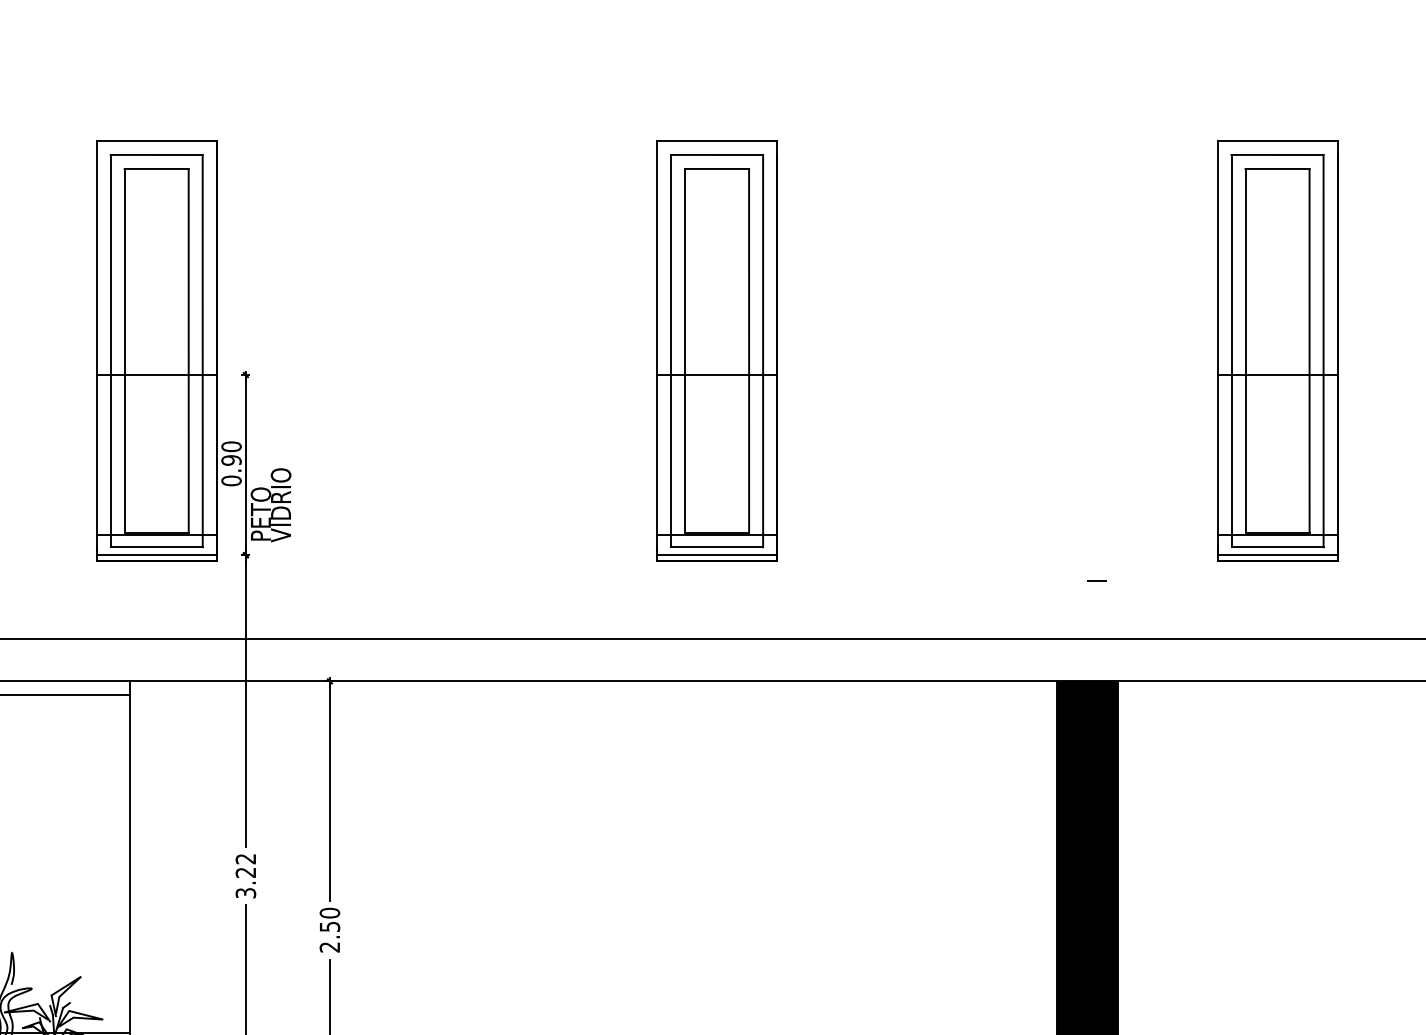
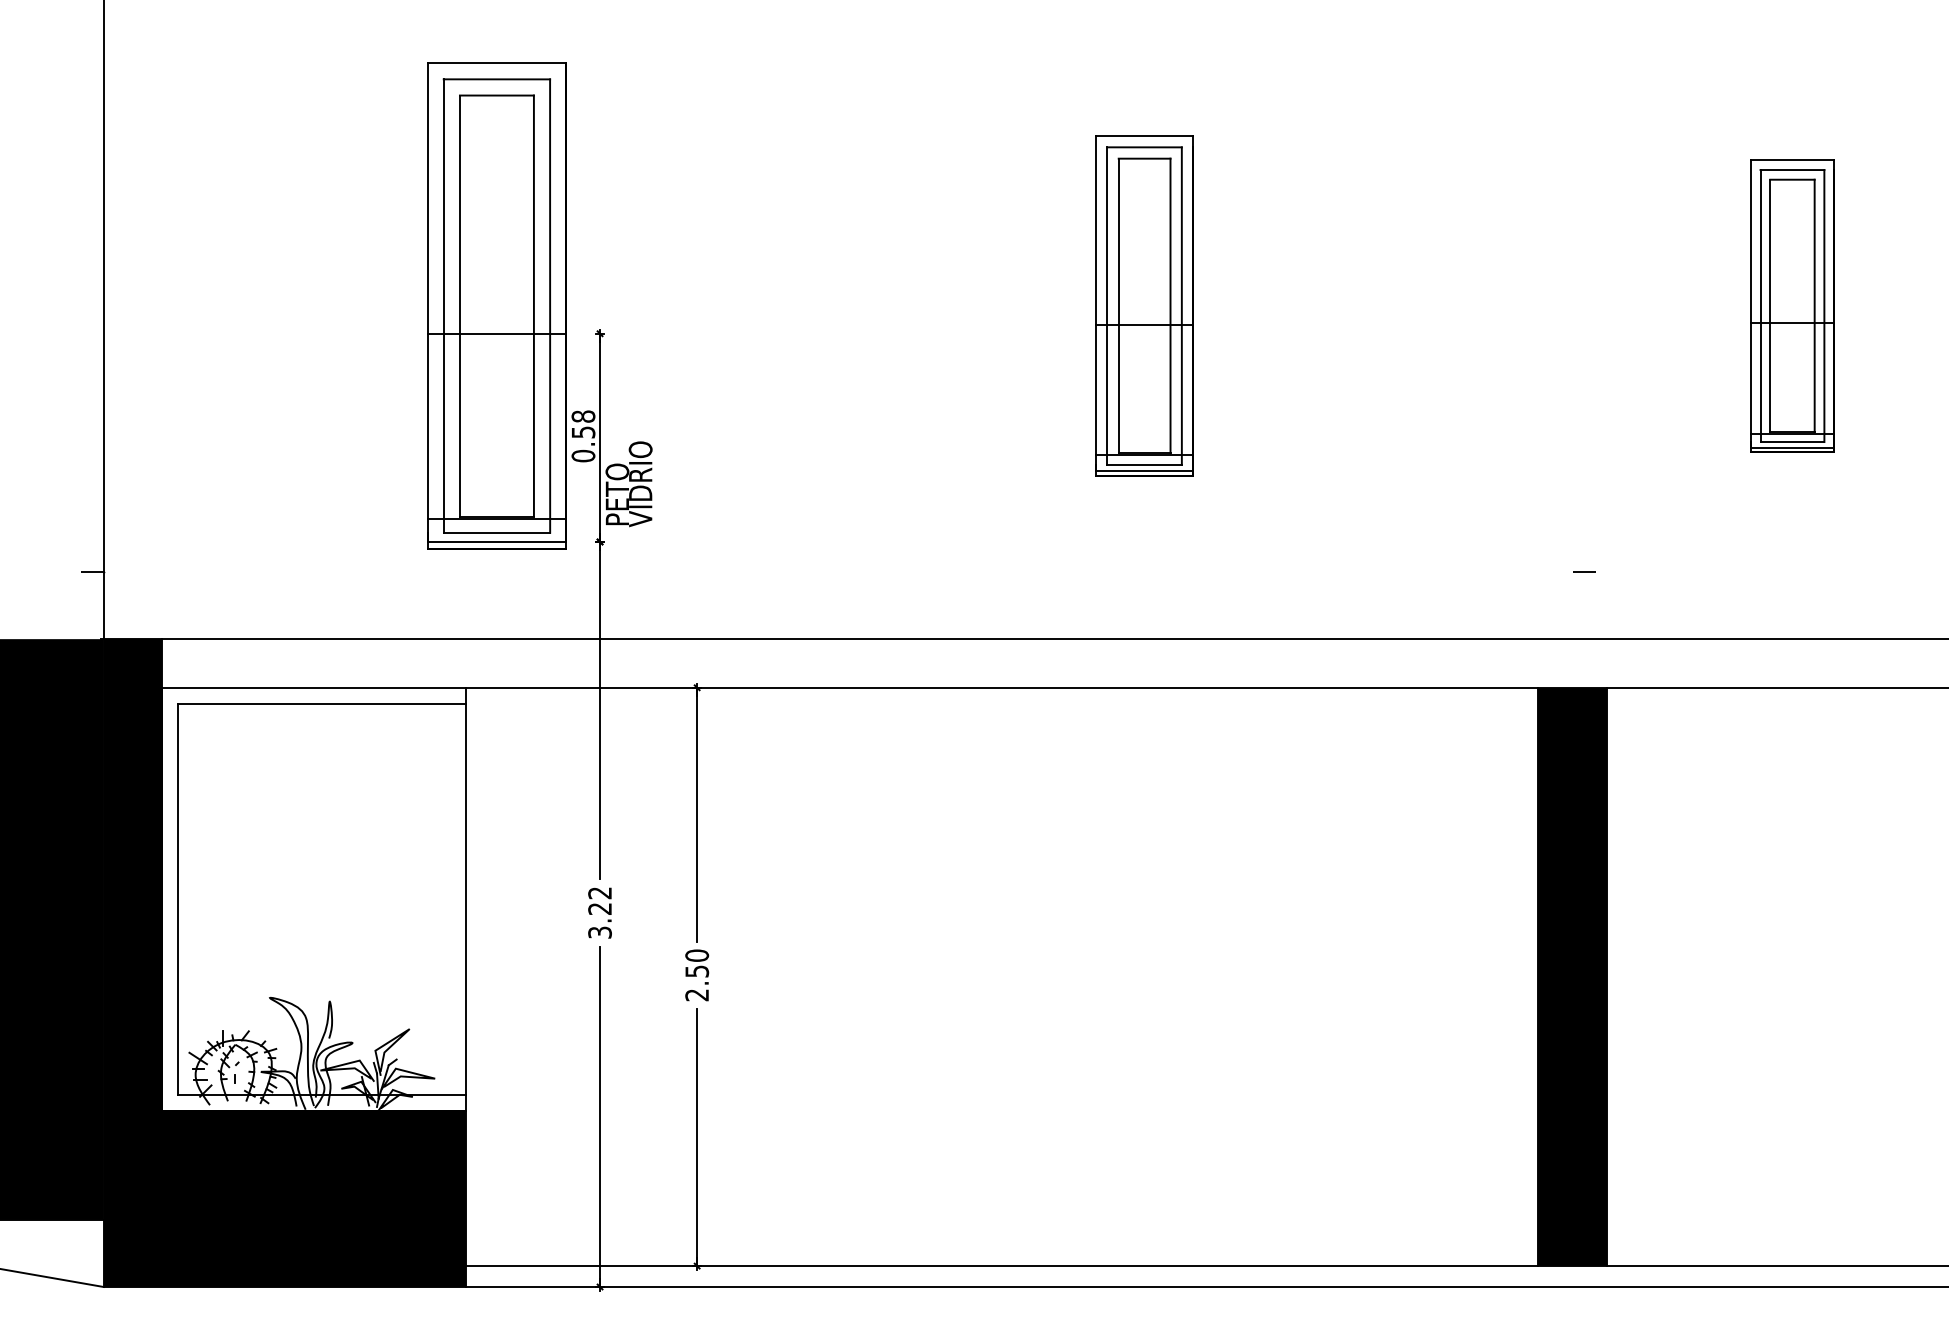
part: (716, 350) -> (1144, 305), size x0.7
part: (1277, 350) -> (1792, 305), size x0.6
text: (231, 453) -> (583, 424), 0.90 -> 0.58

